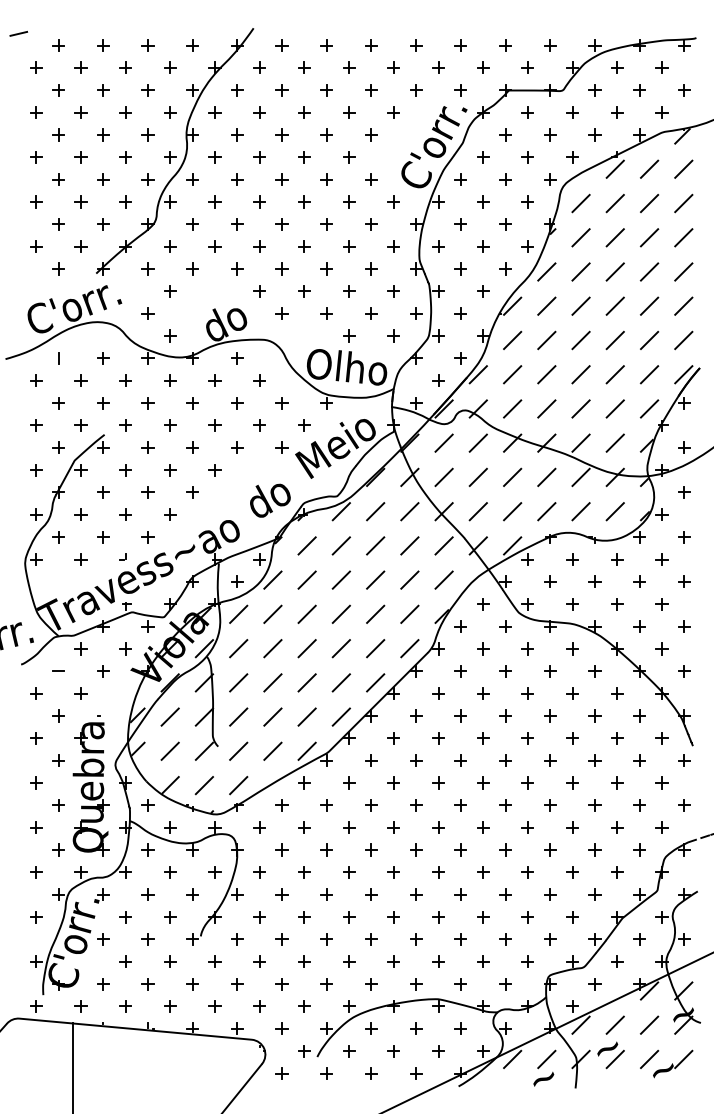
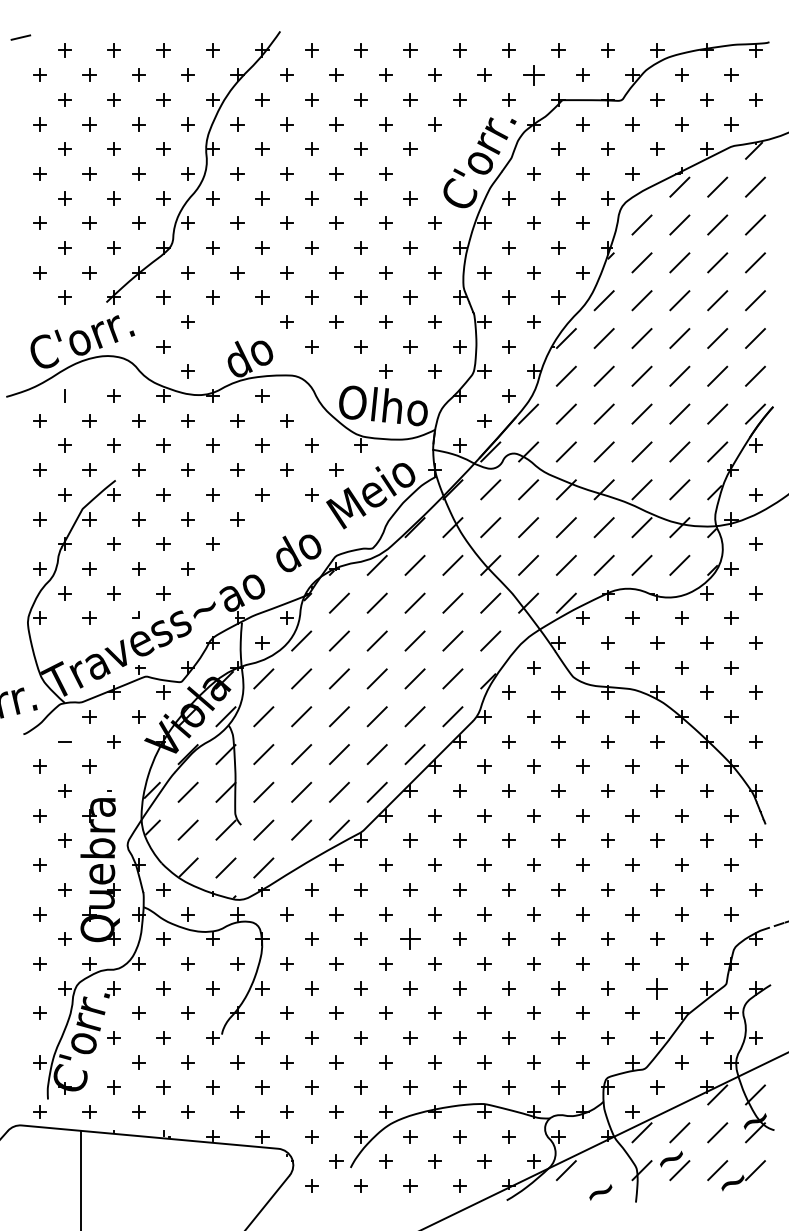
part: (483, 67) -> (534, 74), size x1.6
part: (371, 849) -> (410, 938), size x1.6
part: (594, 894) -> (656, 988), size x1.6
line: (546, 1059) -> (603, 1170), removed

